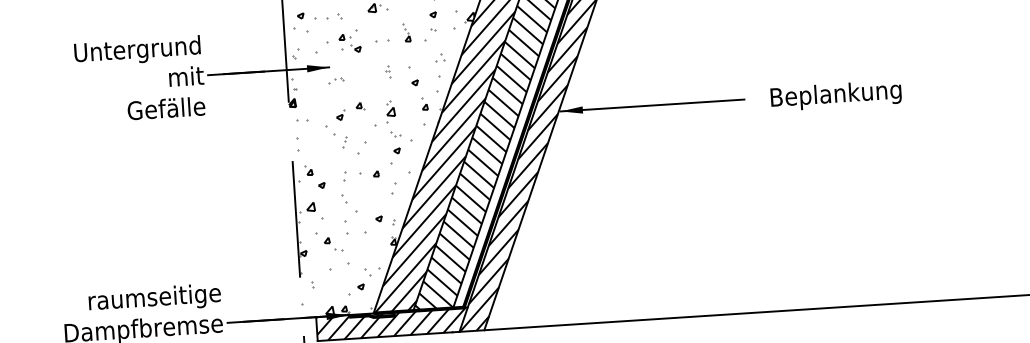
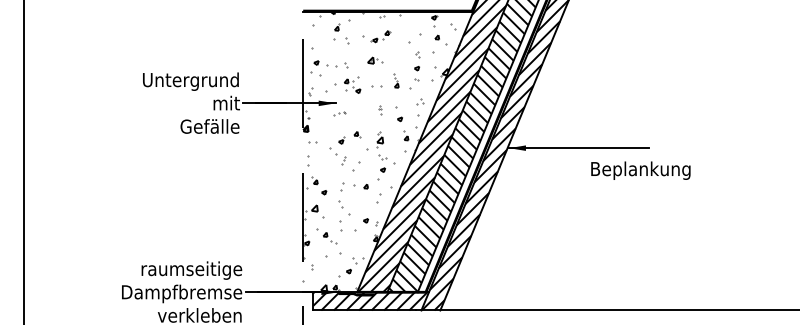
text: (835, 95) -> (640, 170), moved

